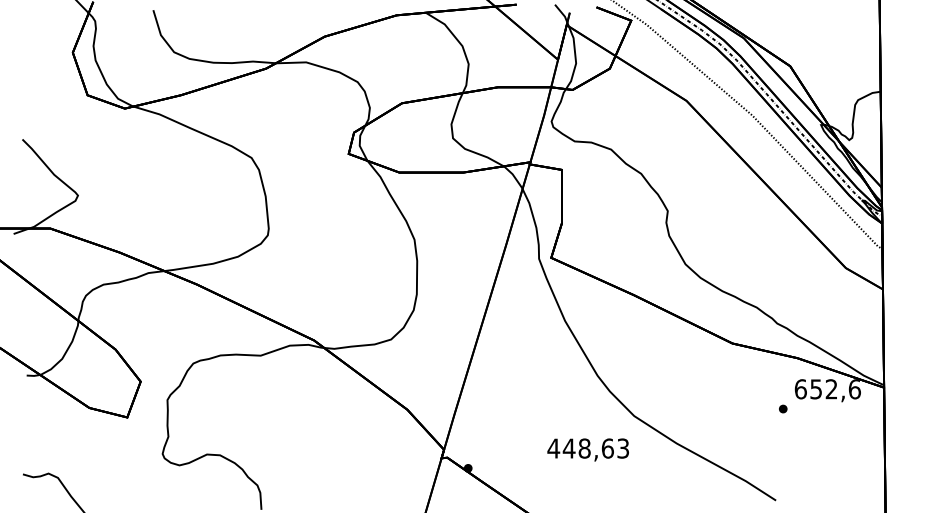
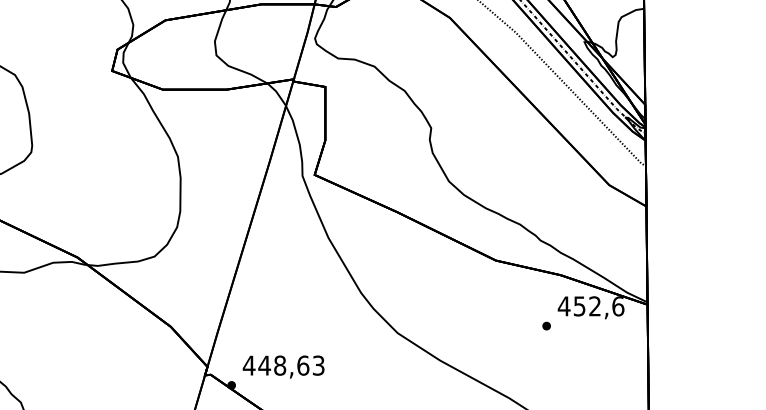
text: (800, 389) -> (563, 306), 652,6 -> 452,6
text: (587, 449) -> (282, 366), moved

